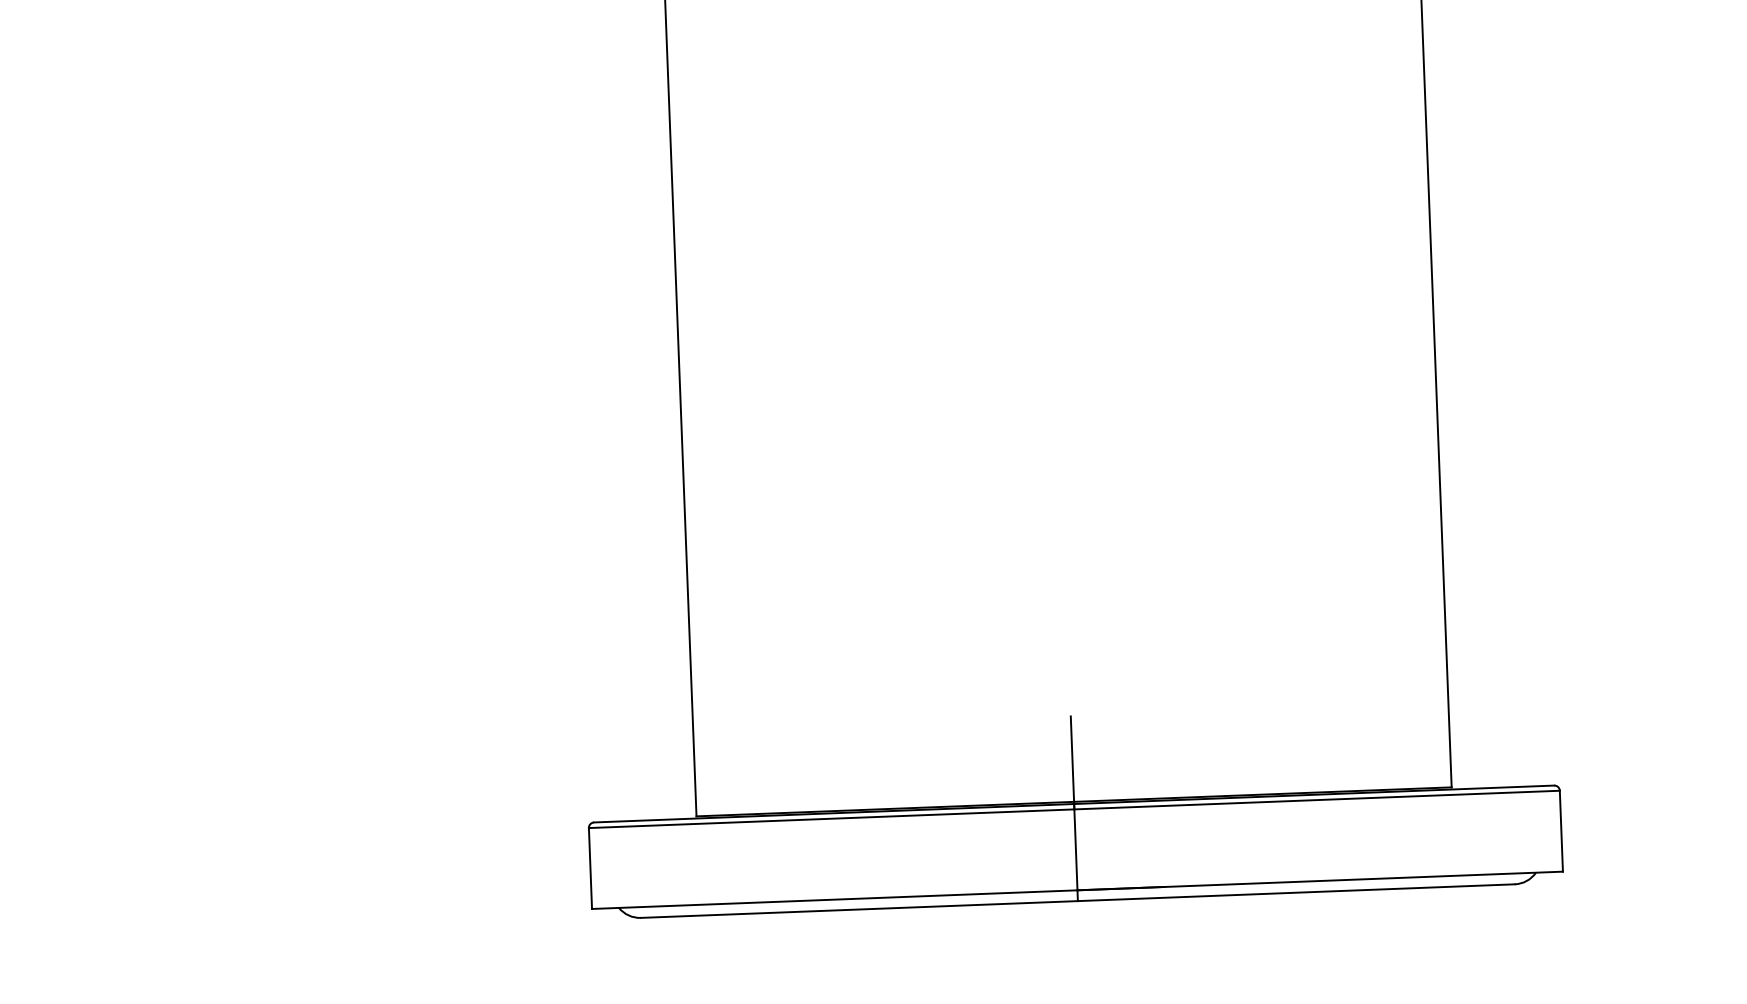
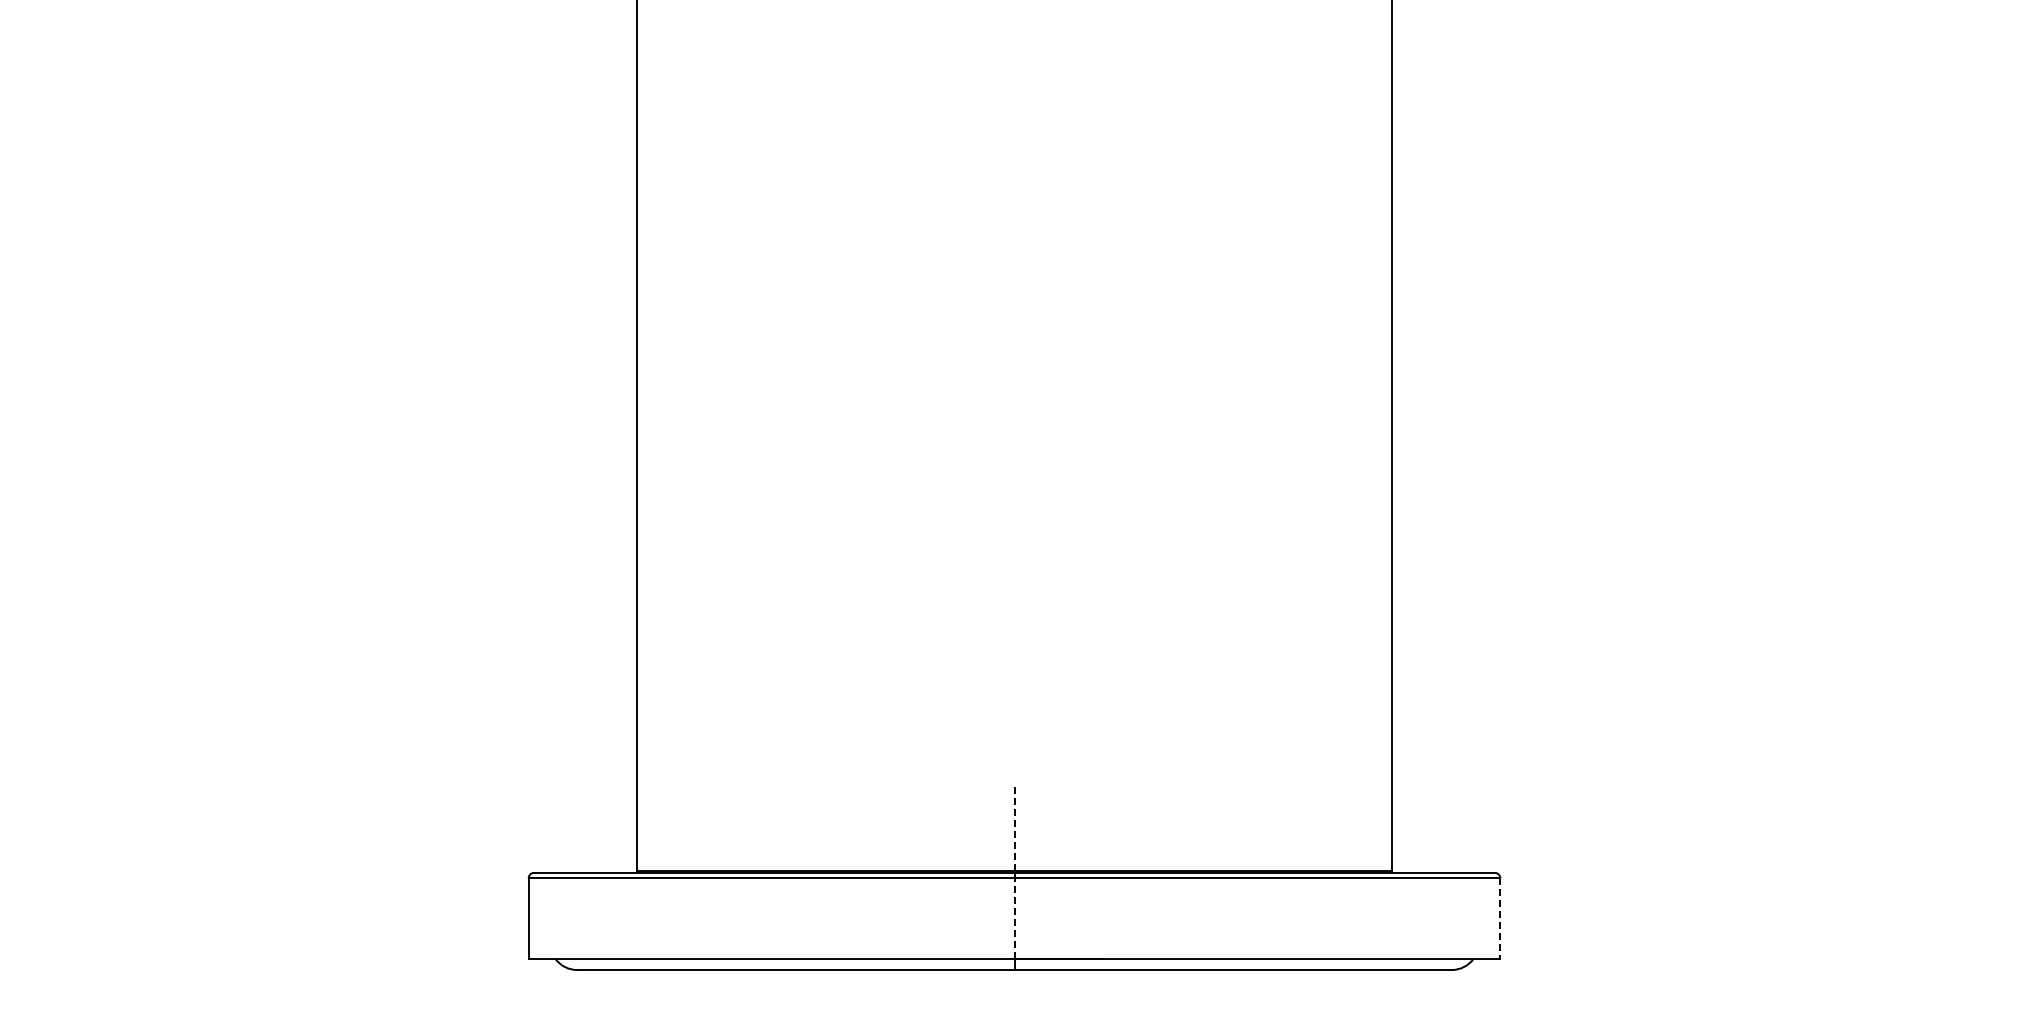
line: (1074, 802) -> (1014, 871), solid -> dashed
line: (1561, 831) -> (1500, 919), solid -> dashed

